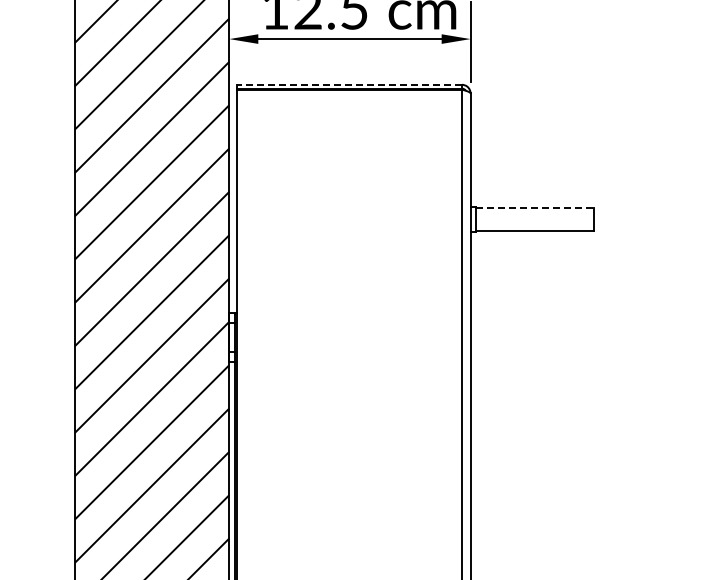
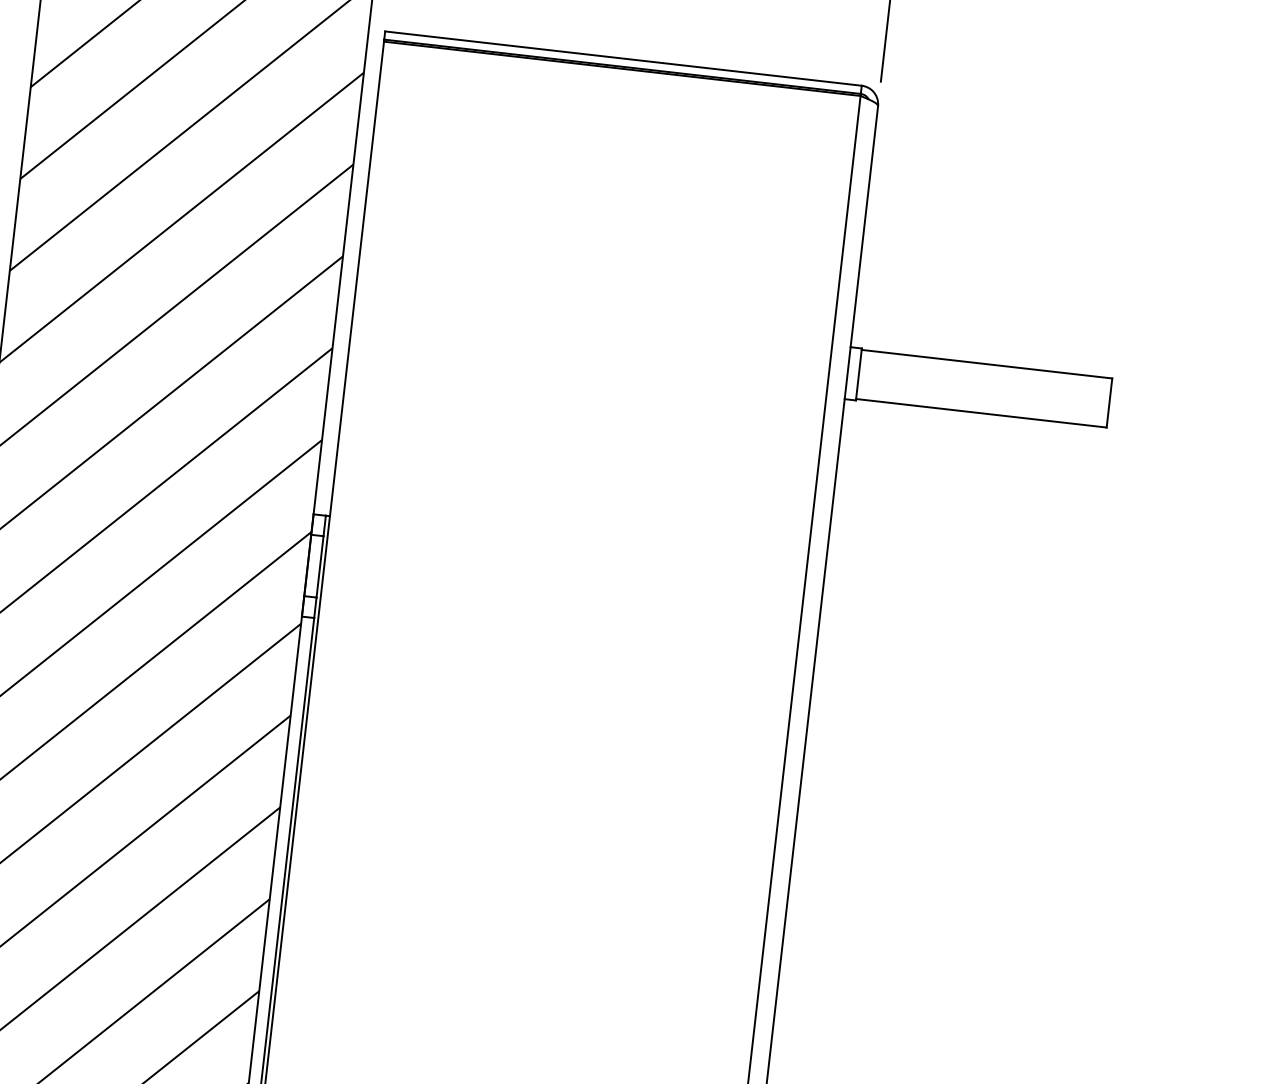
line: (349, 84) -> (623, 57), dashed -> solid
line: (535, 207) -> (988, 363), dashed -> solid

